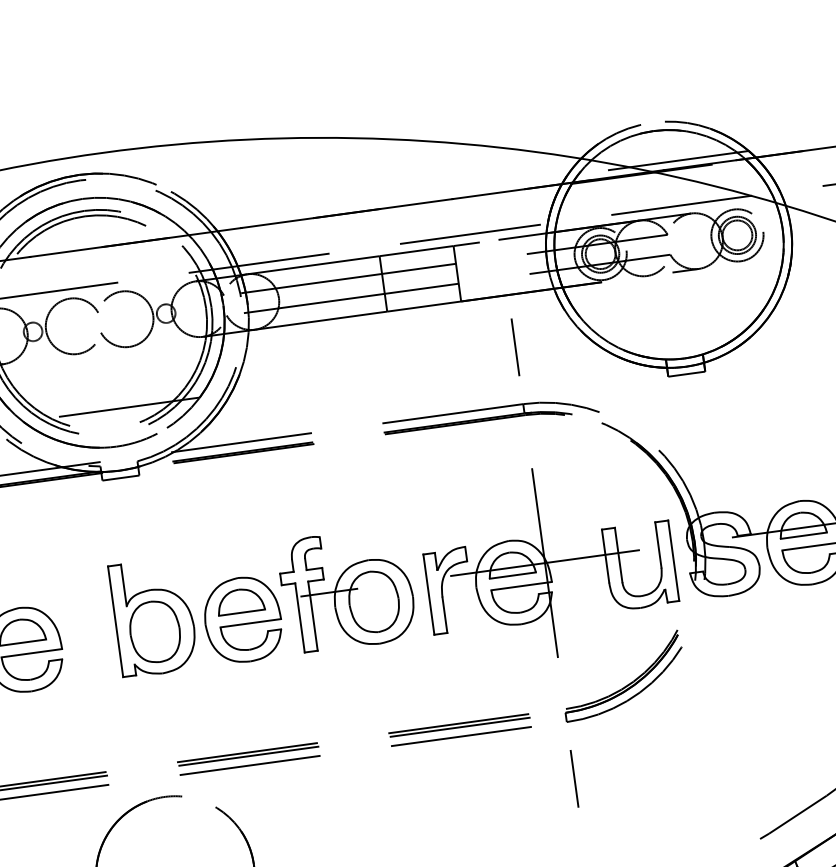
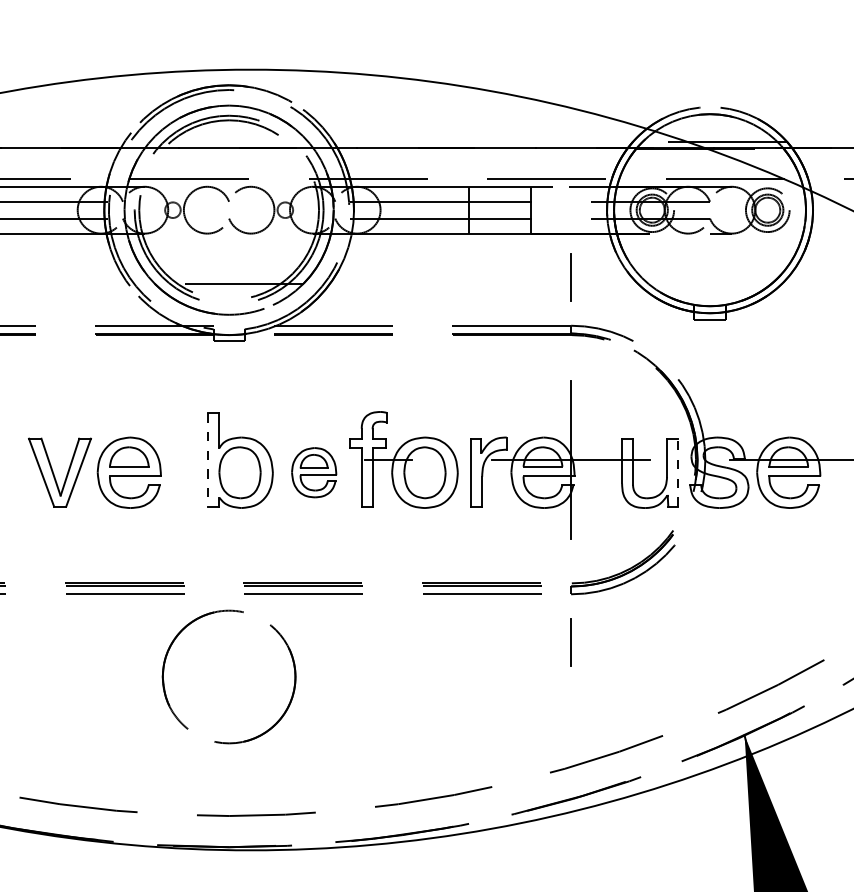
line: (674, 560) -> (678, 472), solid -> dashed
part: (242, 619) -> (313, 472), size x0.7
line: (115, 621) -> (208, 459), solid -> dashed

